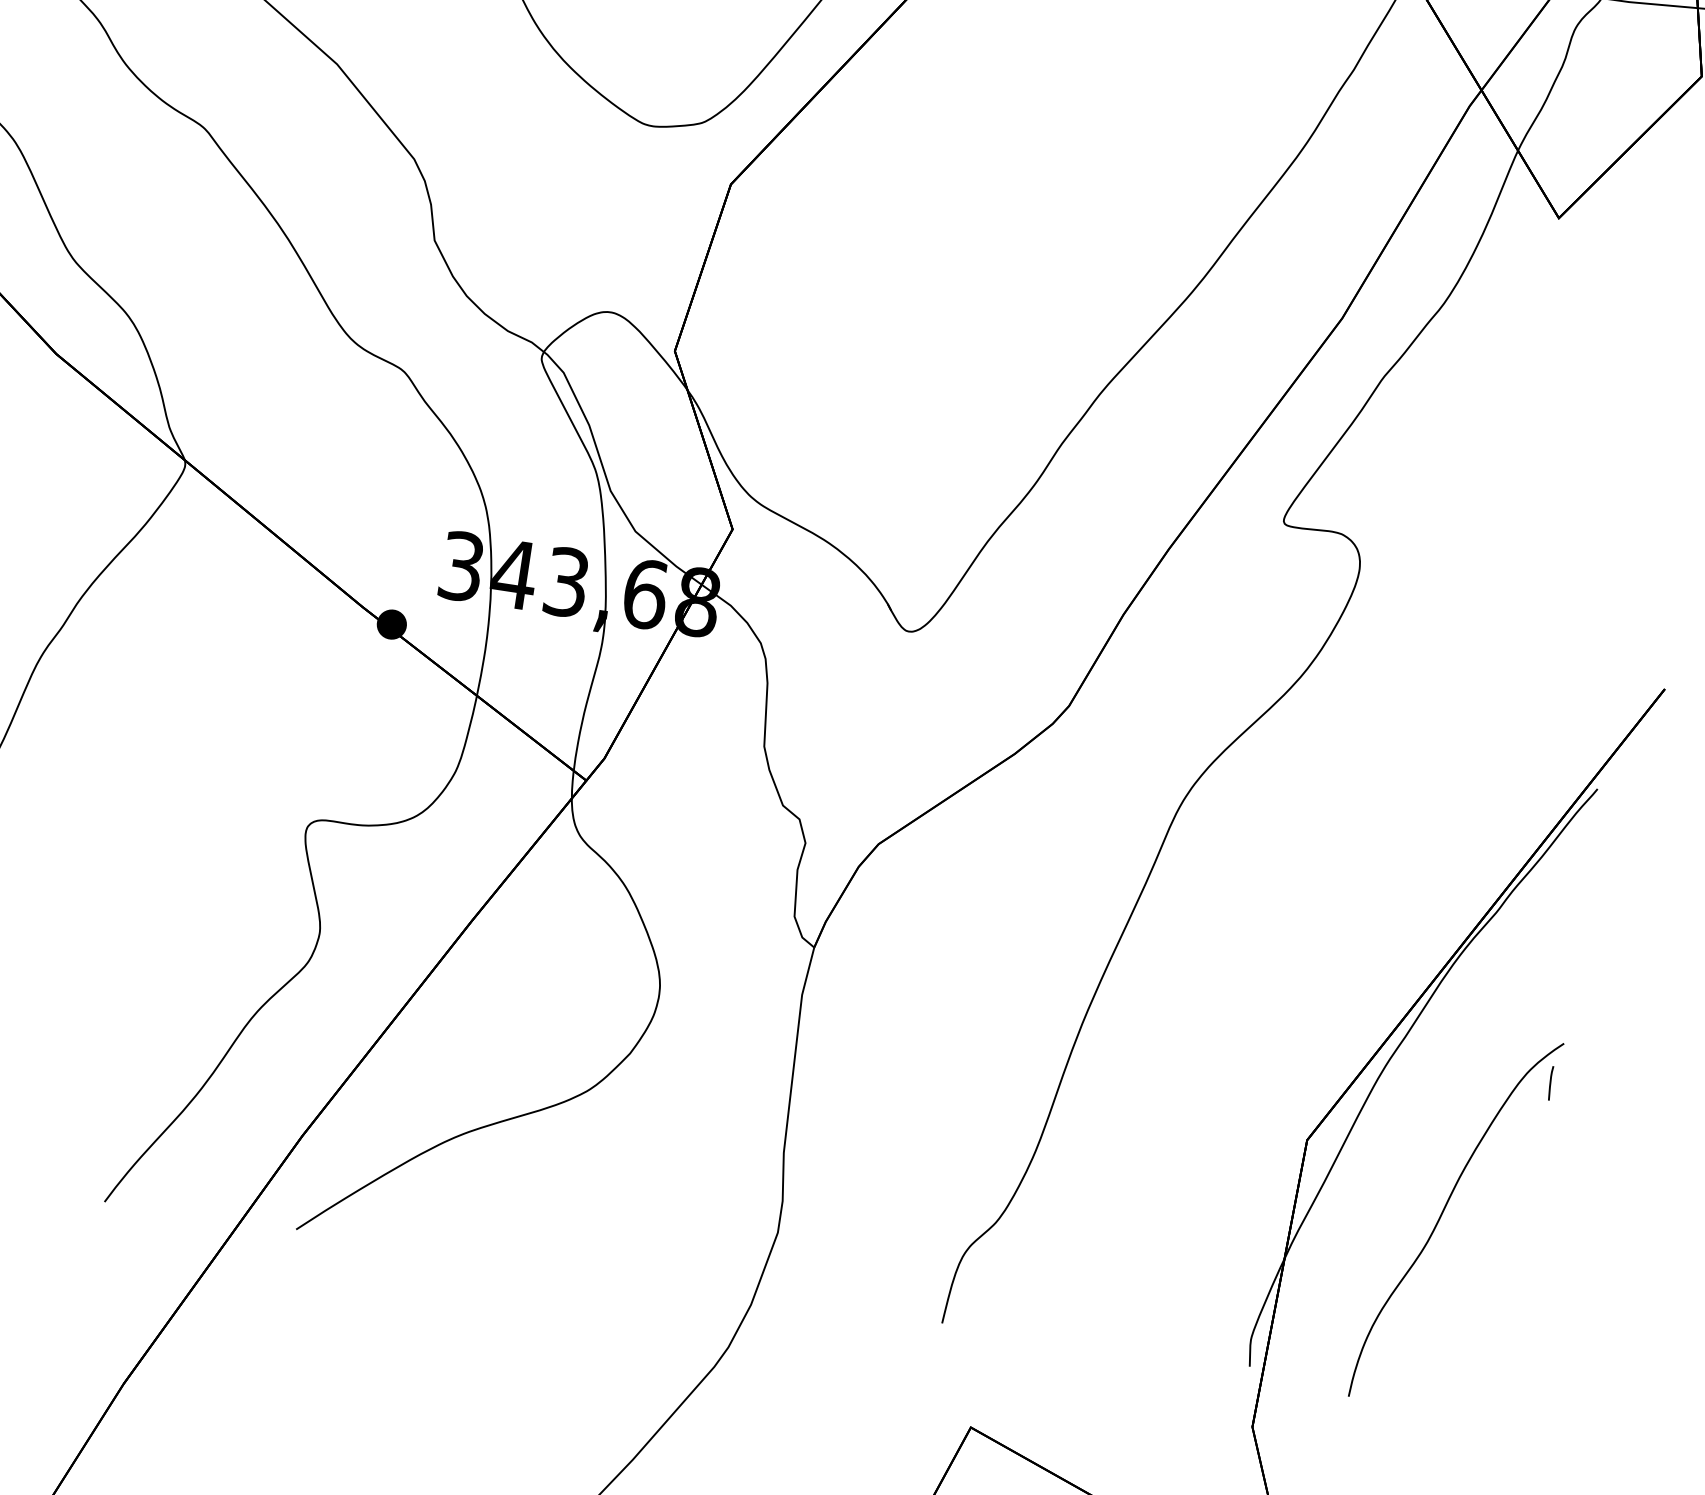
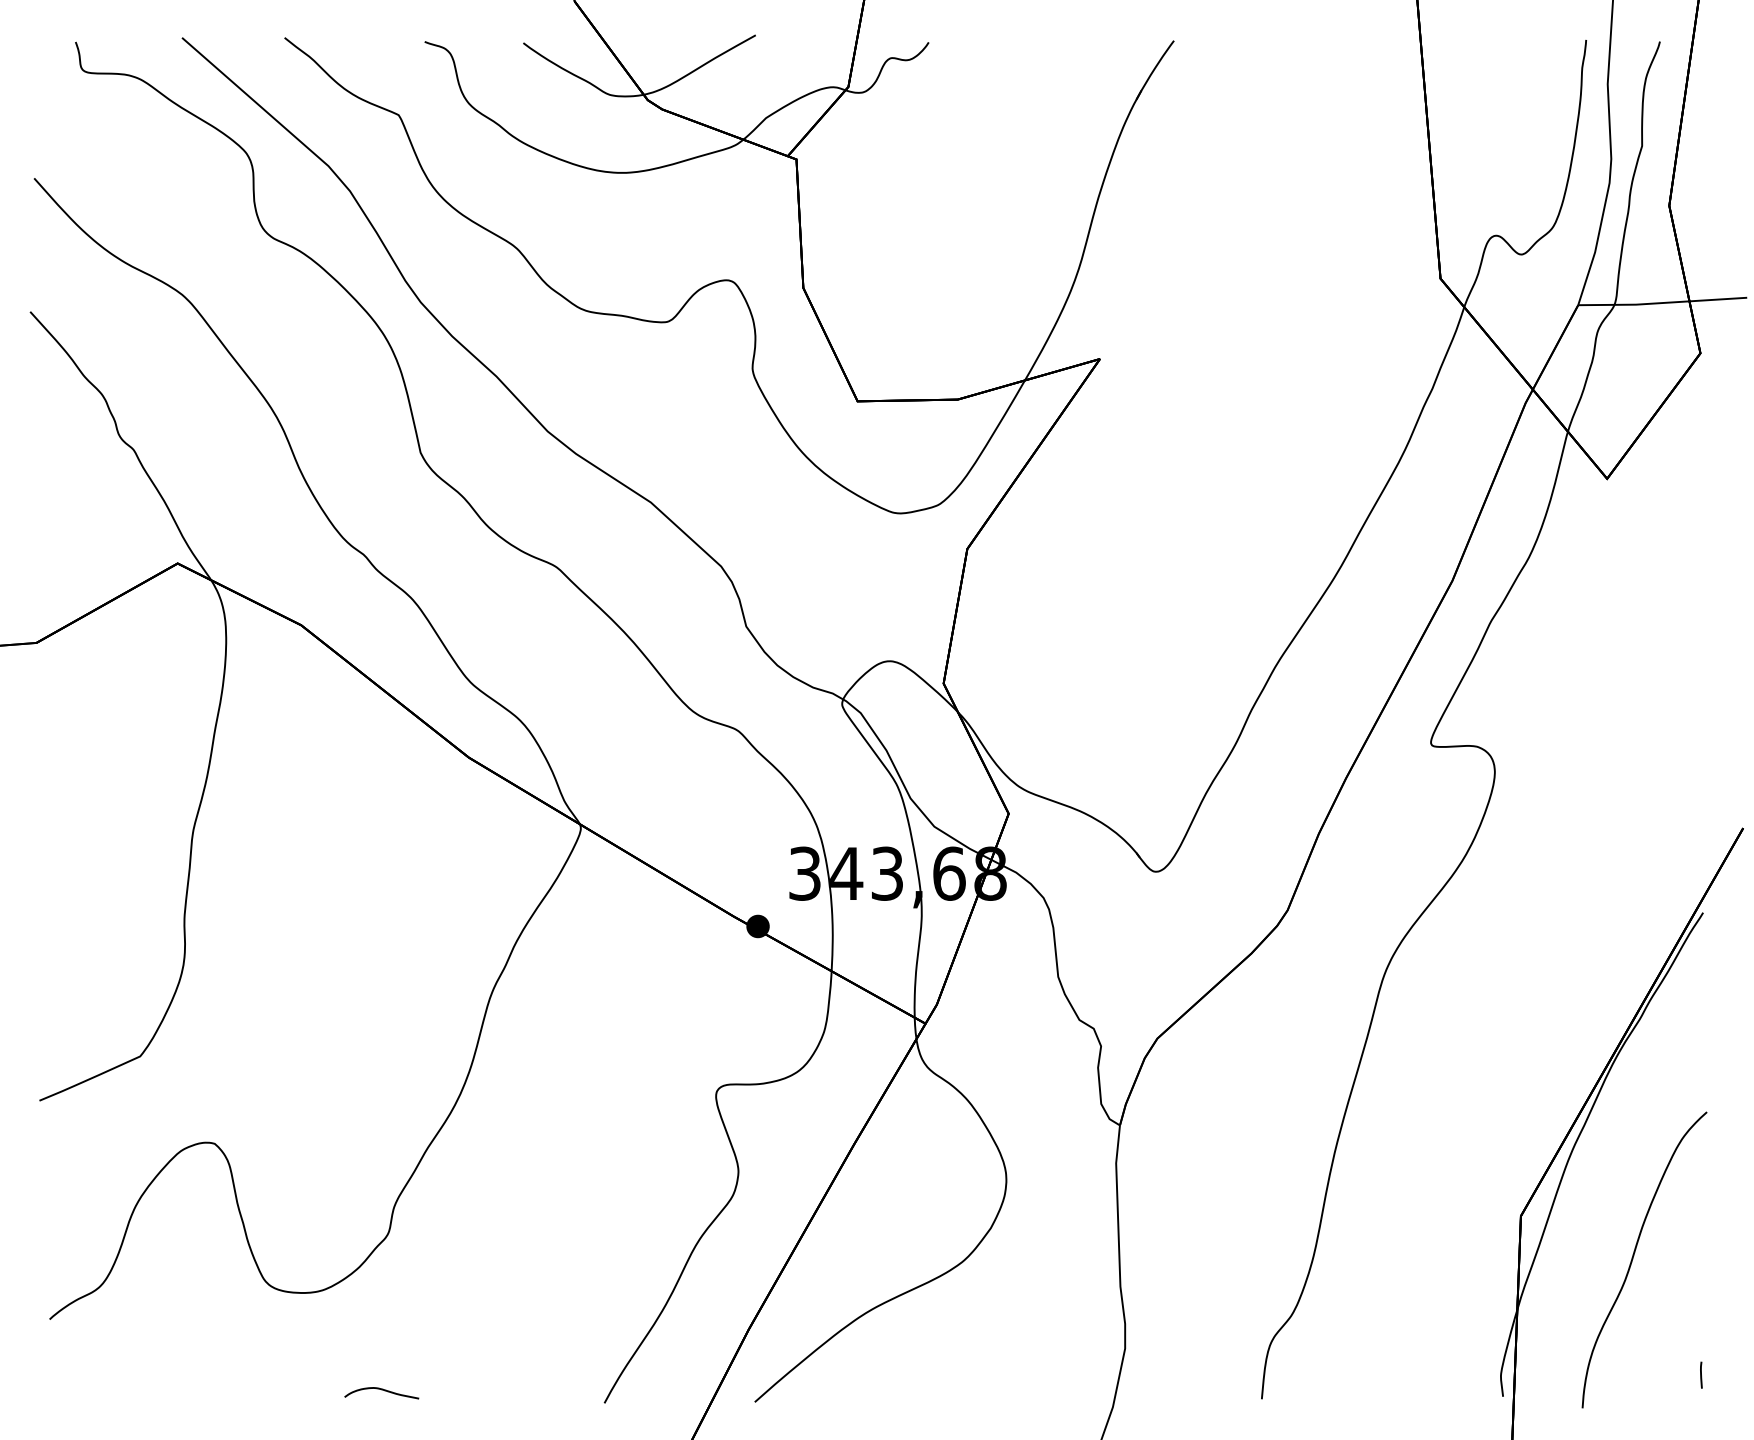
line: (1551, 1082) -> (1701, 1374), moved

